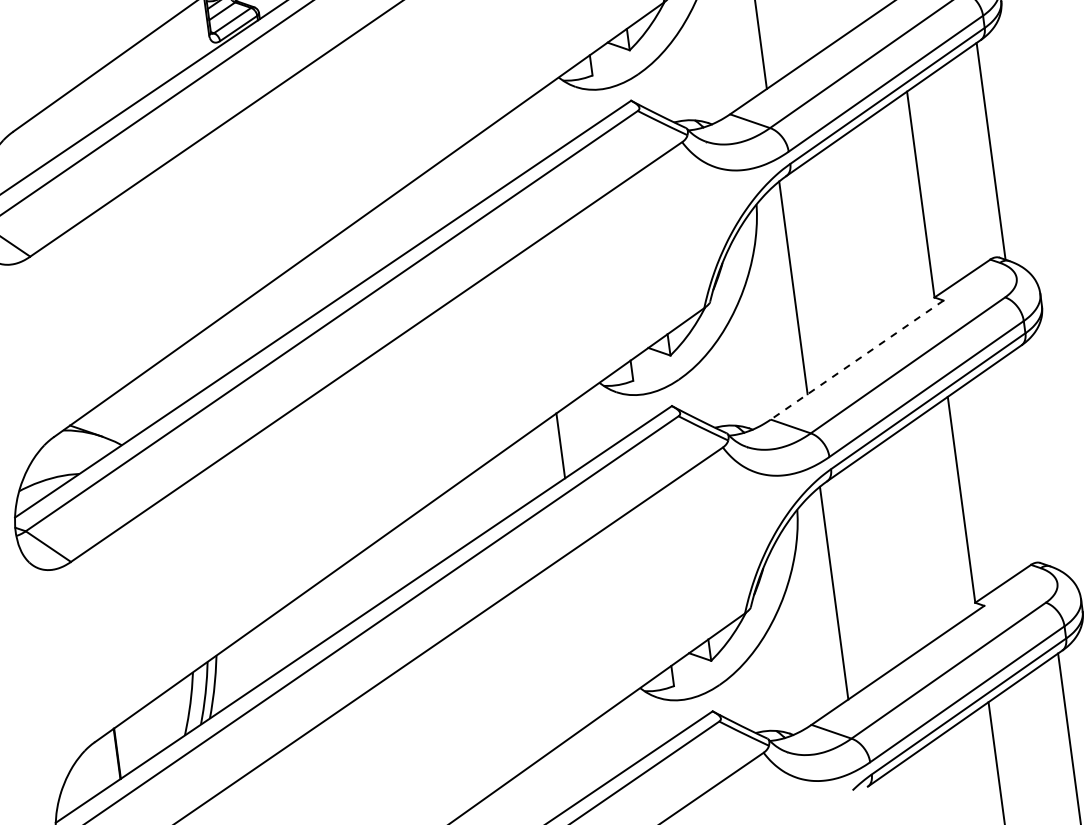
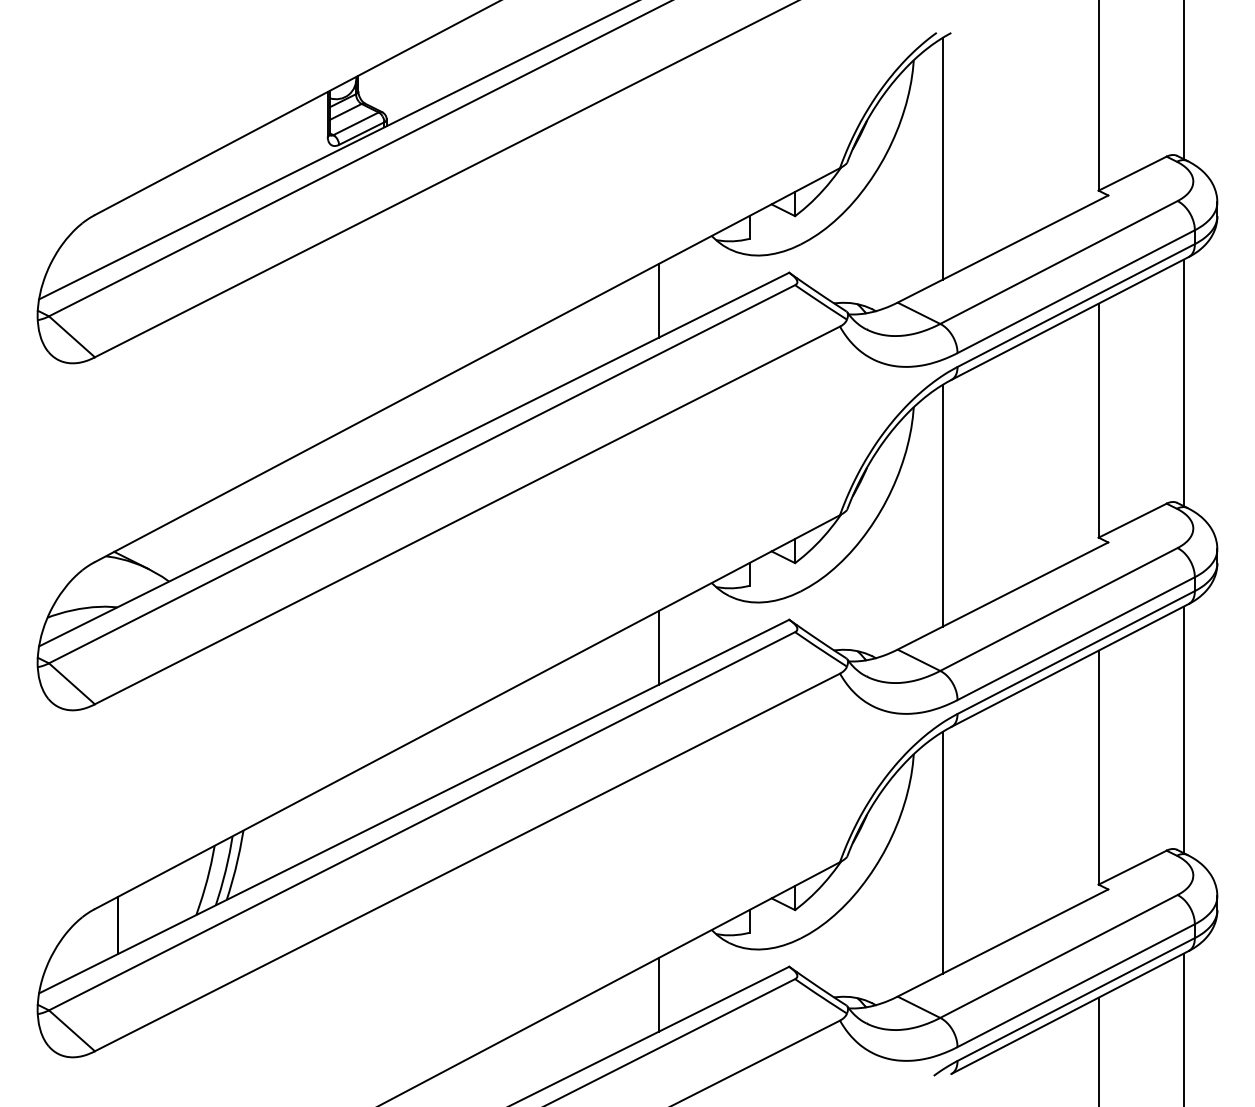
line: (520, 140) -> (659, 300), added
line: (856, 360) -> (1002, 596), dashed -> solid
line: (1031, 456) -> (1183, 729), added
line: (601, 750) -> (659, 994), added

